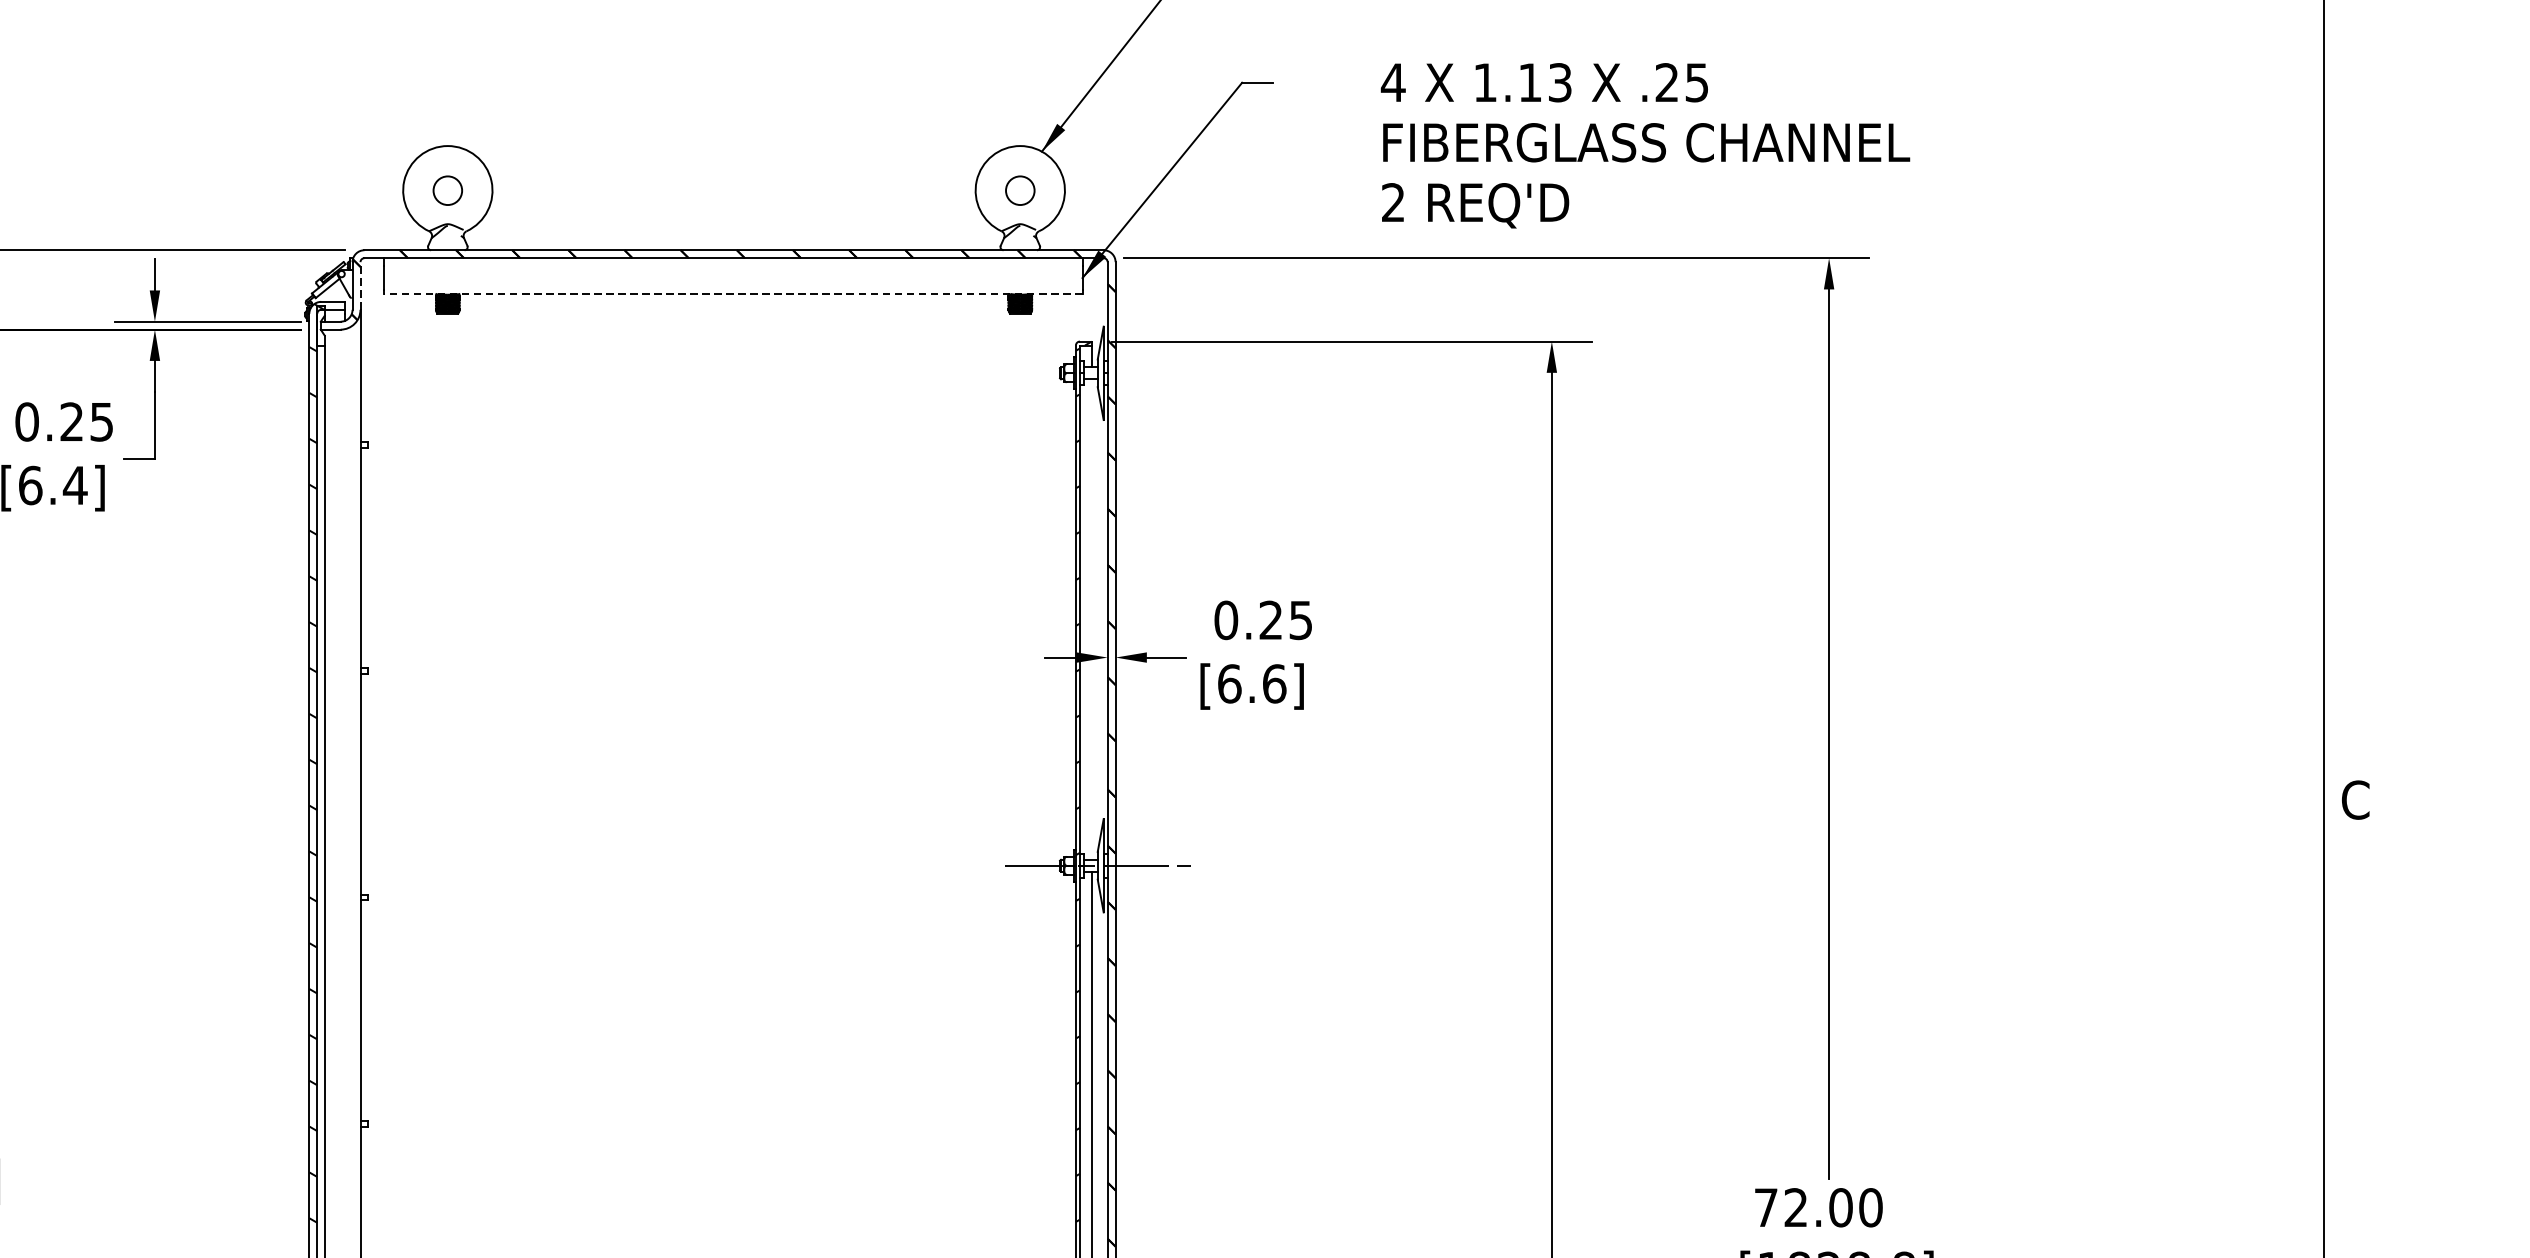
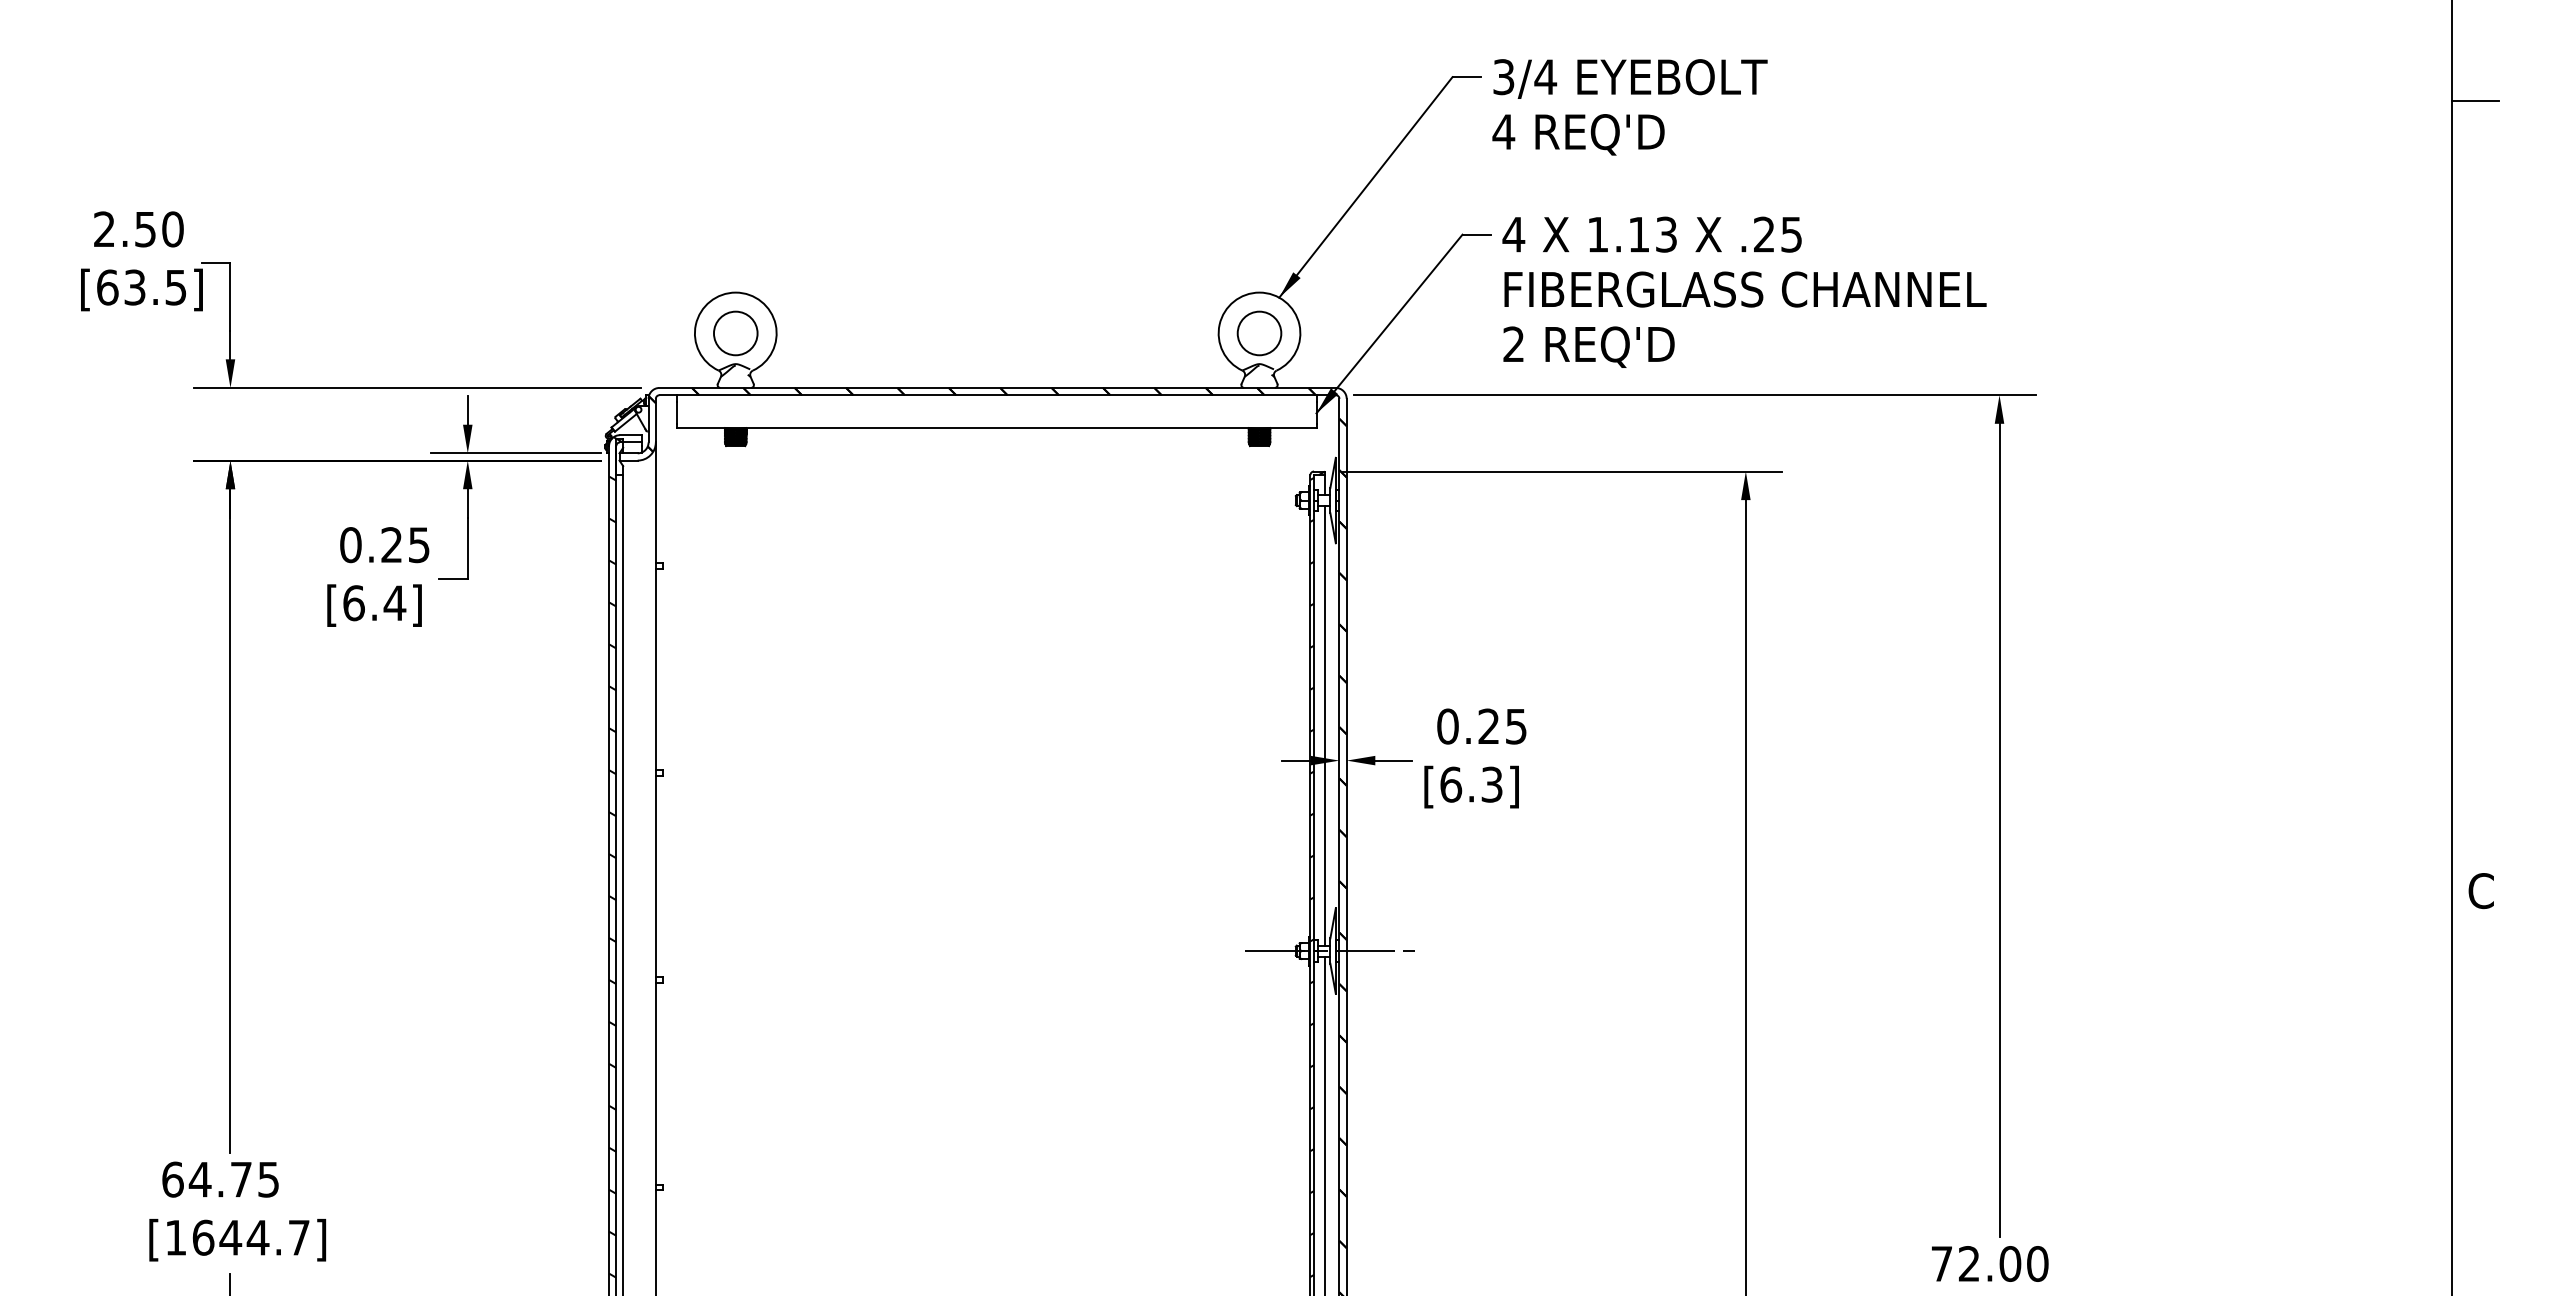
text: (1645, 144) -> (1744, 291), moved
circle: (447, 190) -> (735, 333), size x1.67
circle: (1020, 190) -> (1259, 333), size x1.67
line: (360, 285) -> (655, 420), dashed -> solid
line: (732, 293) -> (996, 427), dashed -> solid
line: (1091, 619) -> (1324, 725), added
text: (1274, 683) -> (1492, 784), [6.6] -> [6.3]

